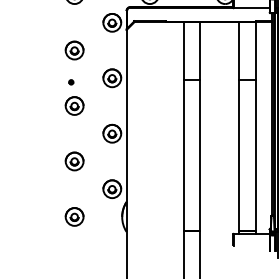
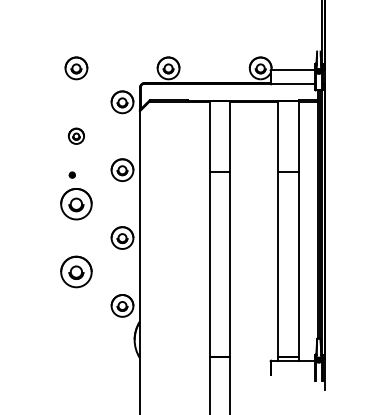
part: (74, 50) -> (76, 136), size x0.7
part: (74, 105) -> (76, 203), size x1.4
part: (74, 161) -> (76, 271), size x1.4
part: (74, 216) -> (76, 339), removed

